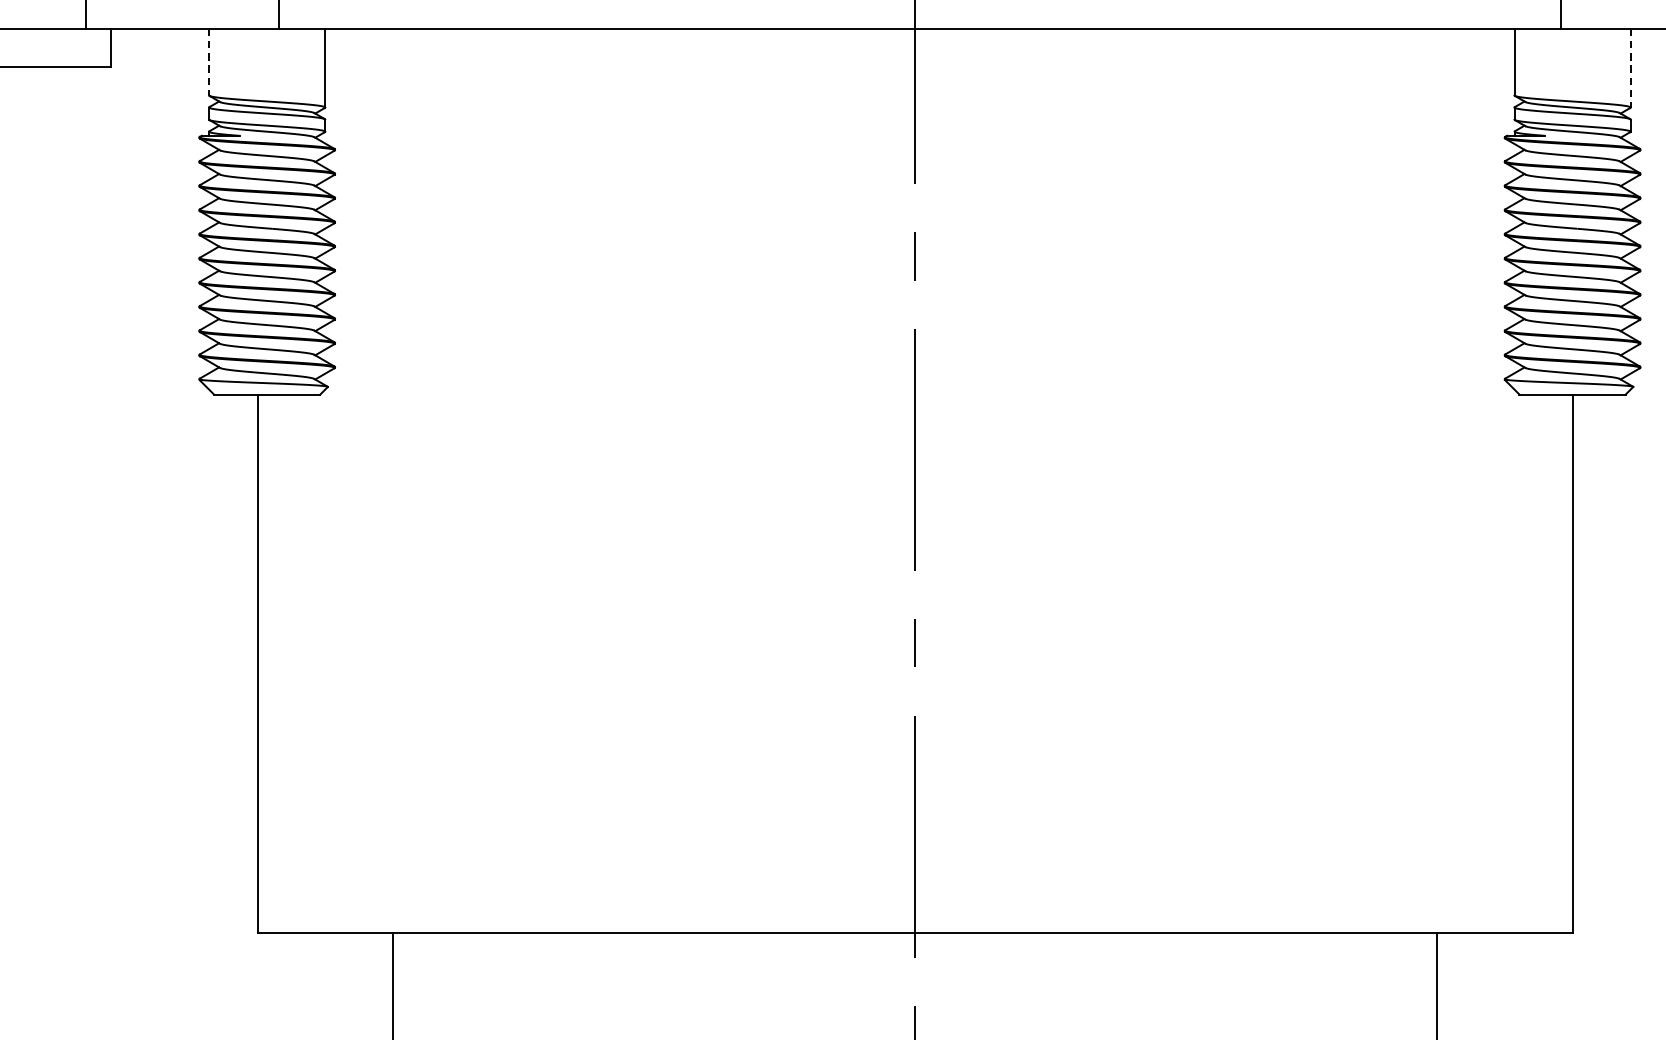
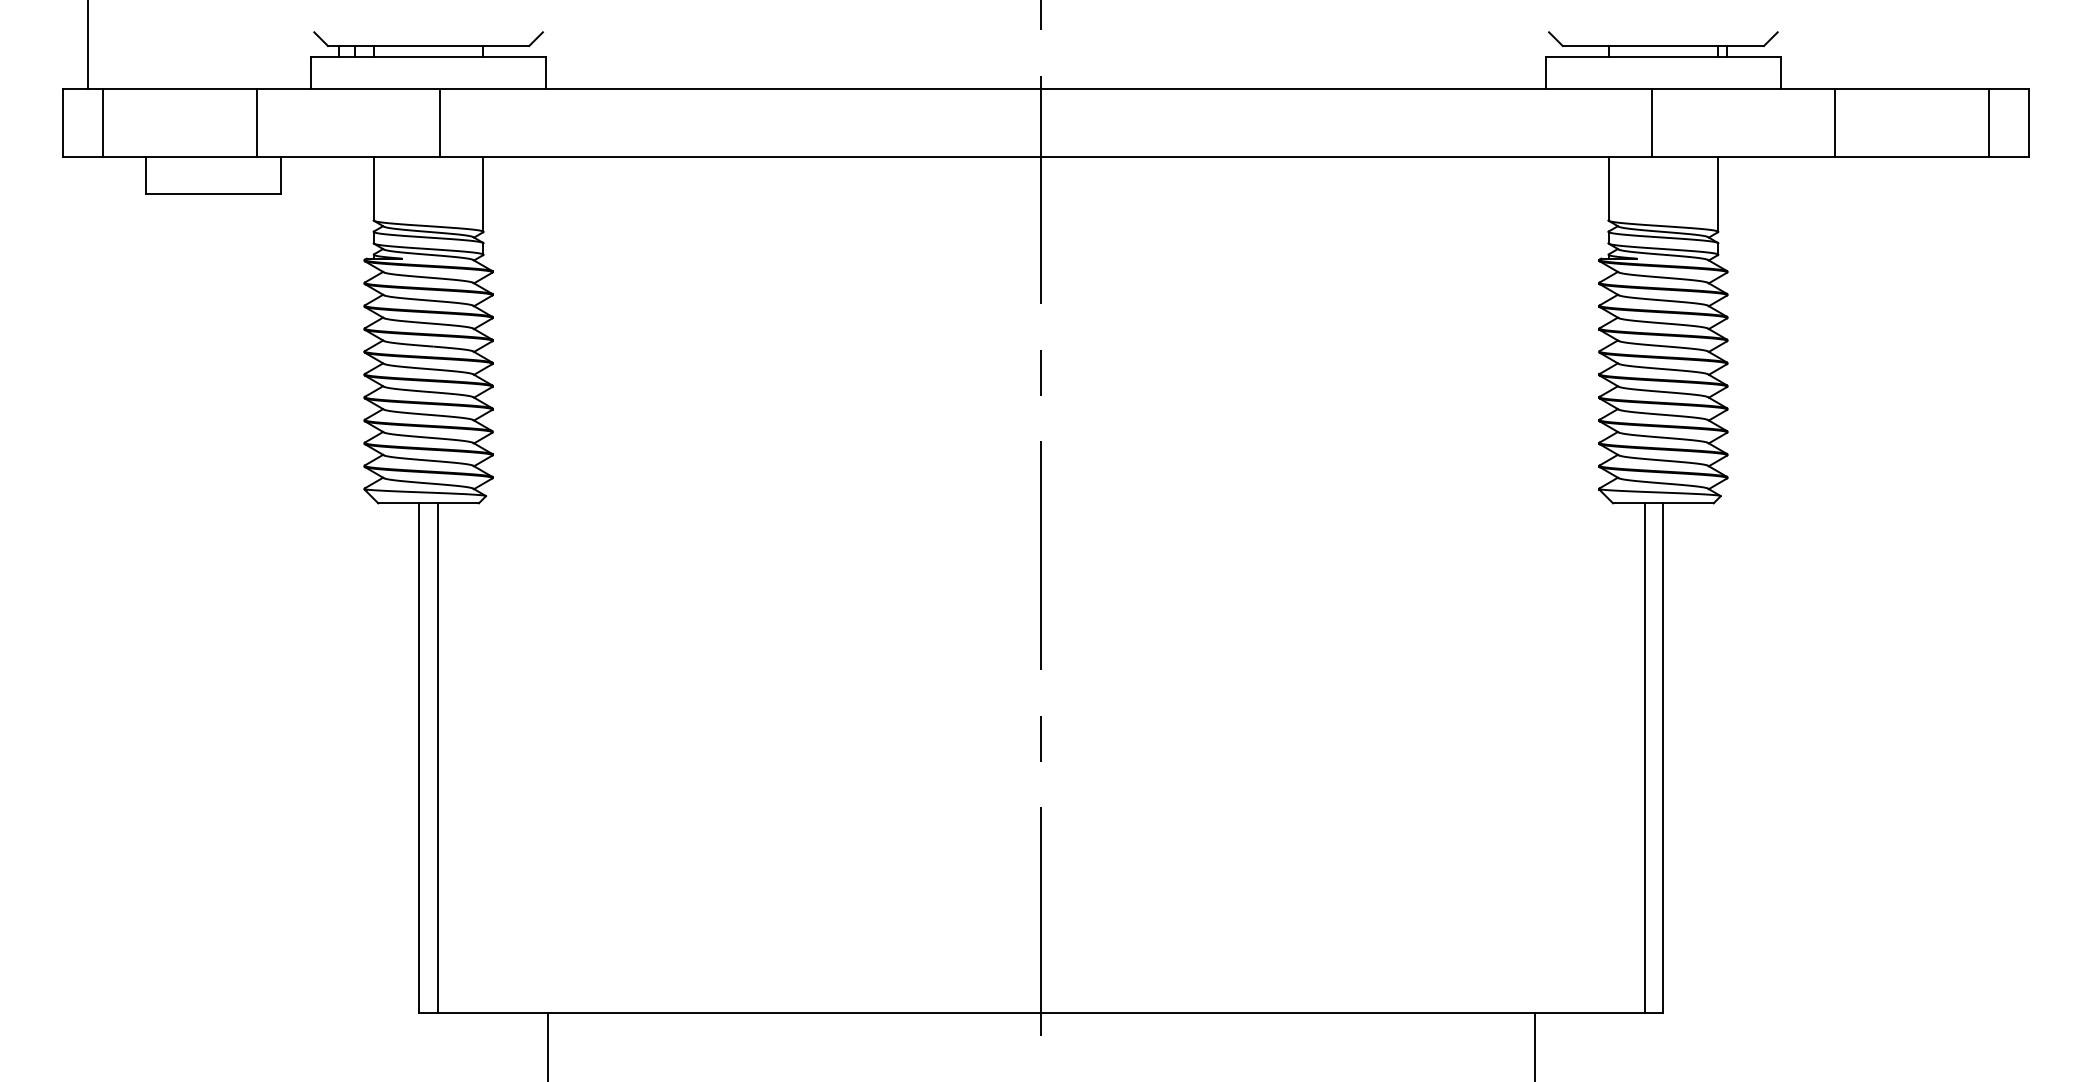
line: (208, 61) -> (373, 188), dashed -> solid
line: (1630, 69) -> (1718, 195), dashed -> solid
line: (276, 663) -> (437, 757), added
line: (1553, 663) -> (1645, 757), added

